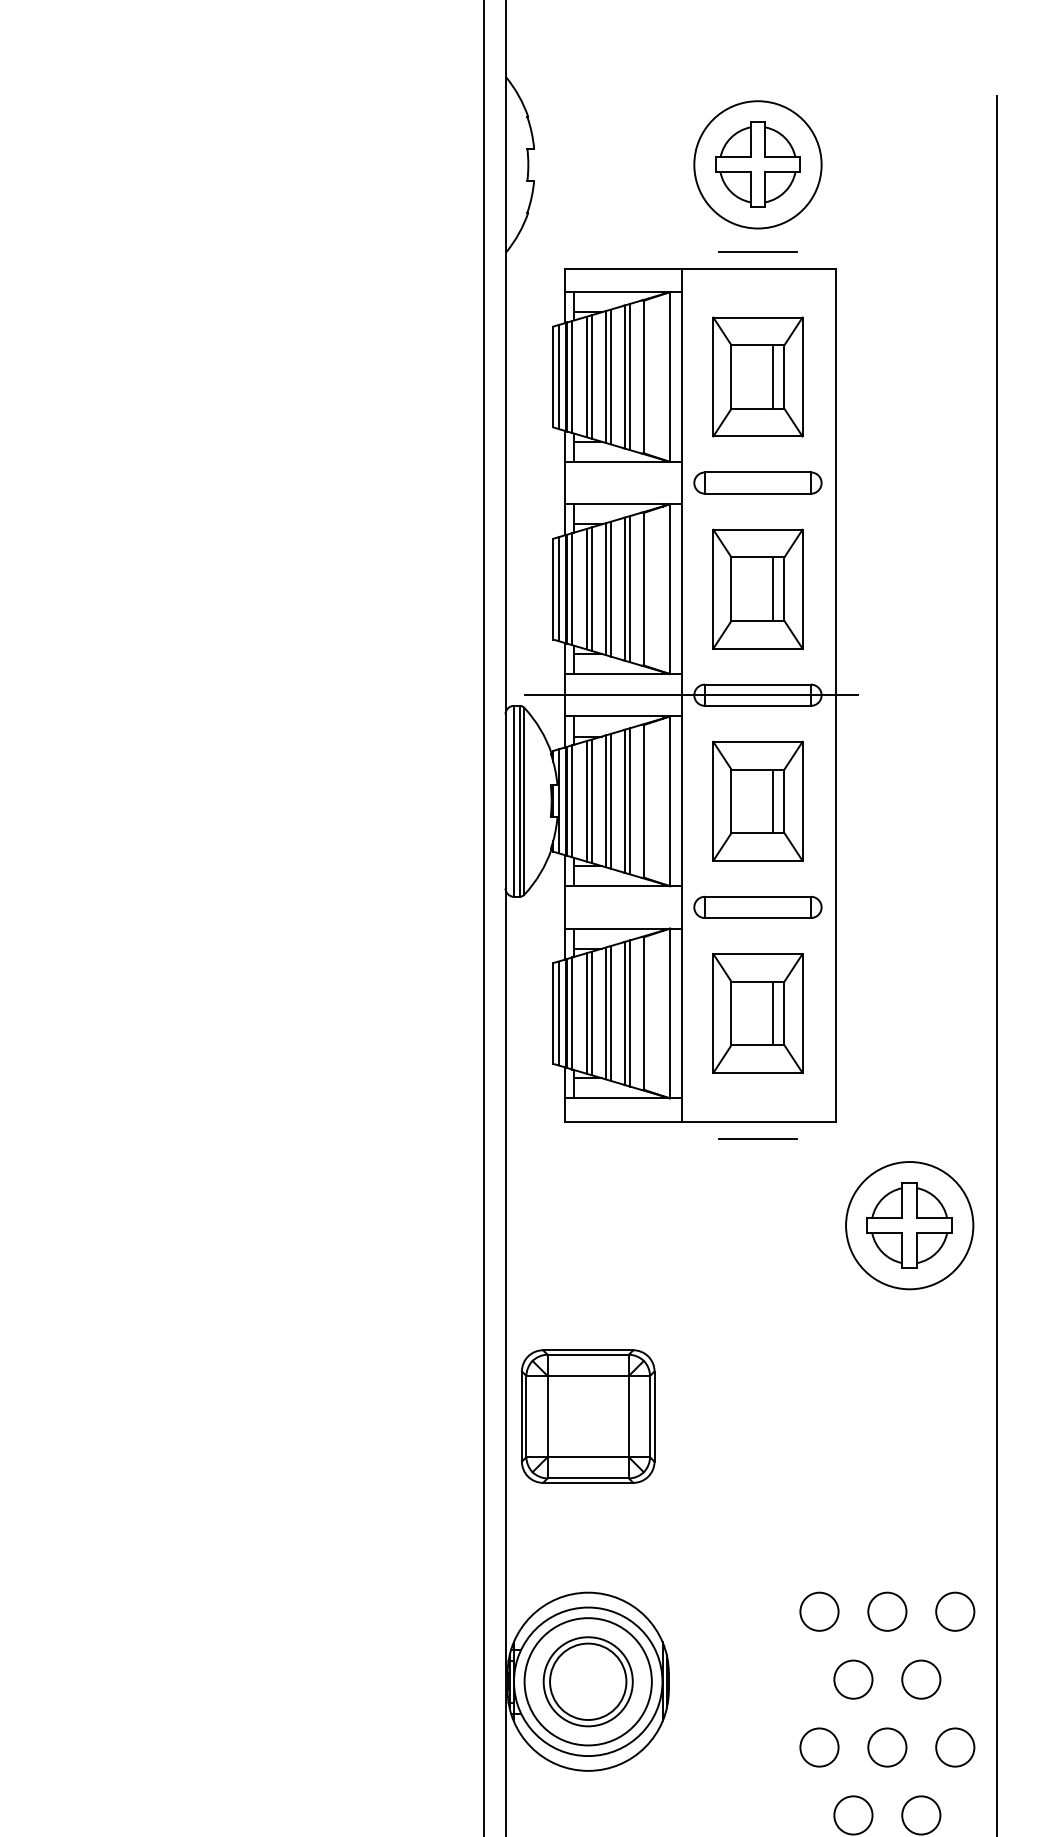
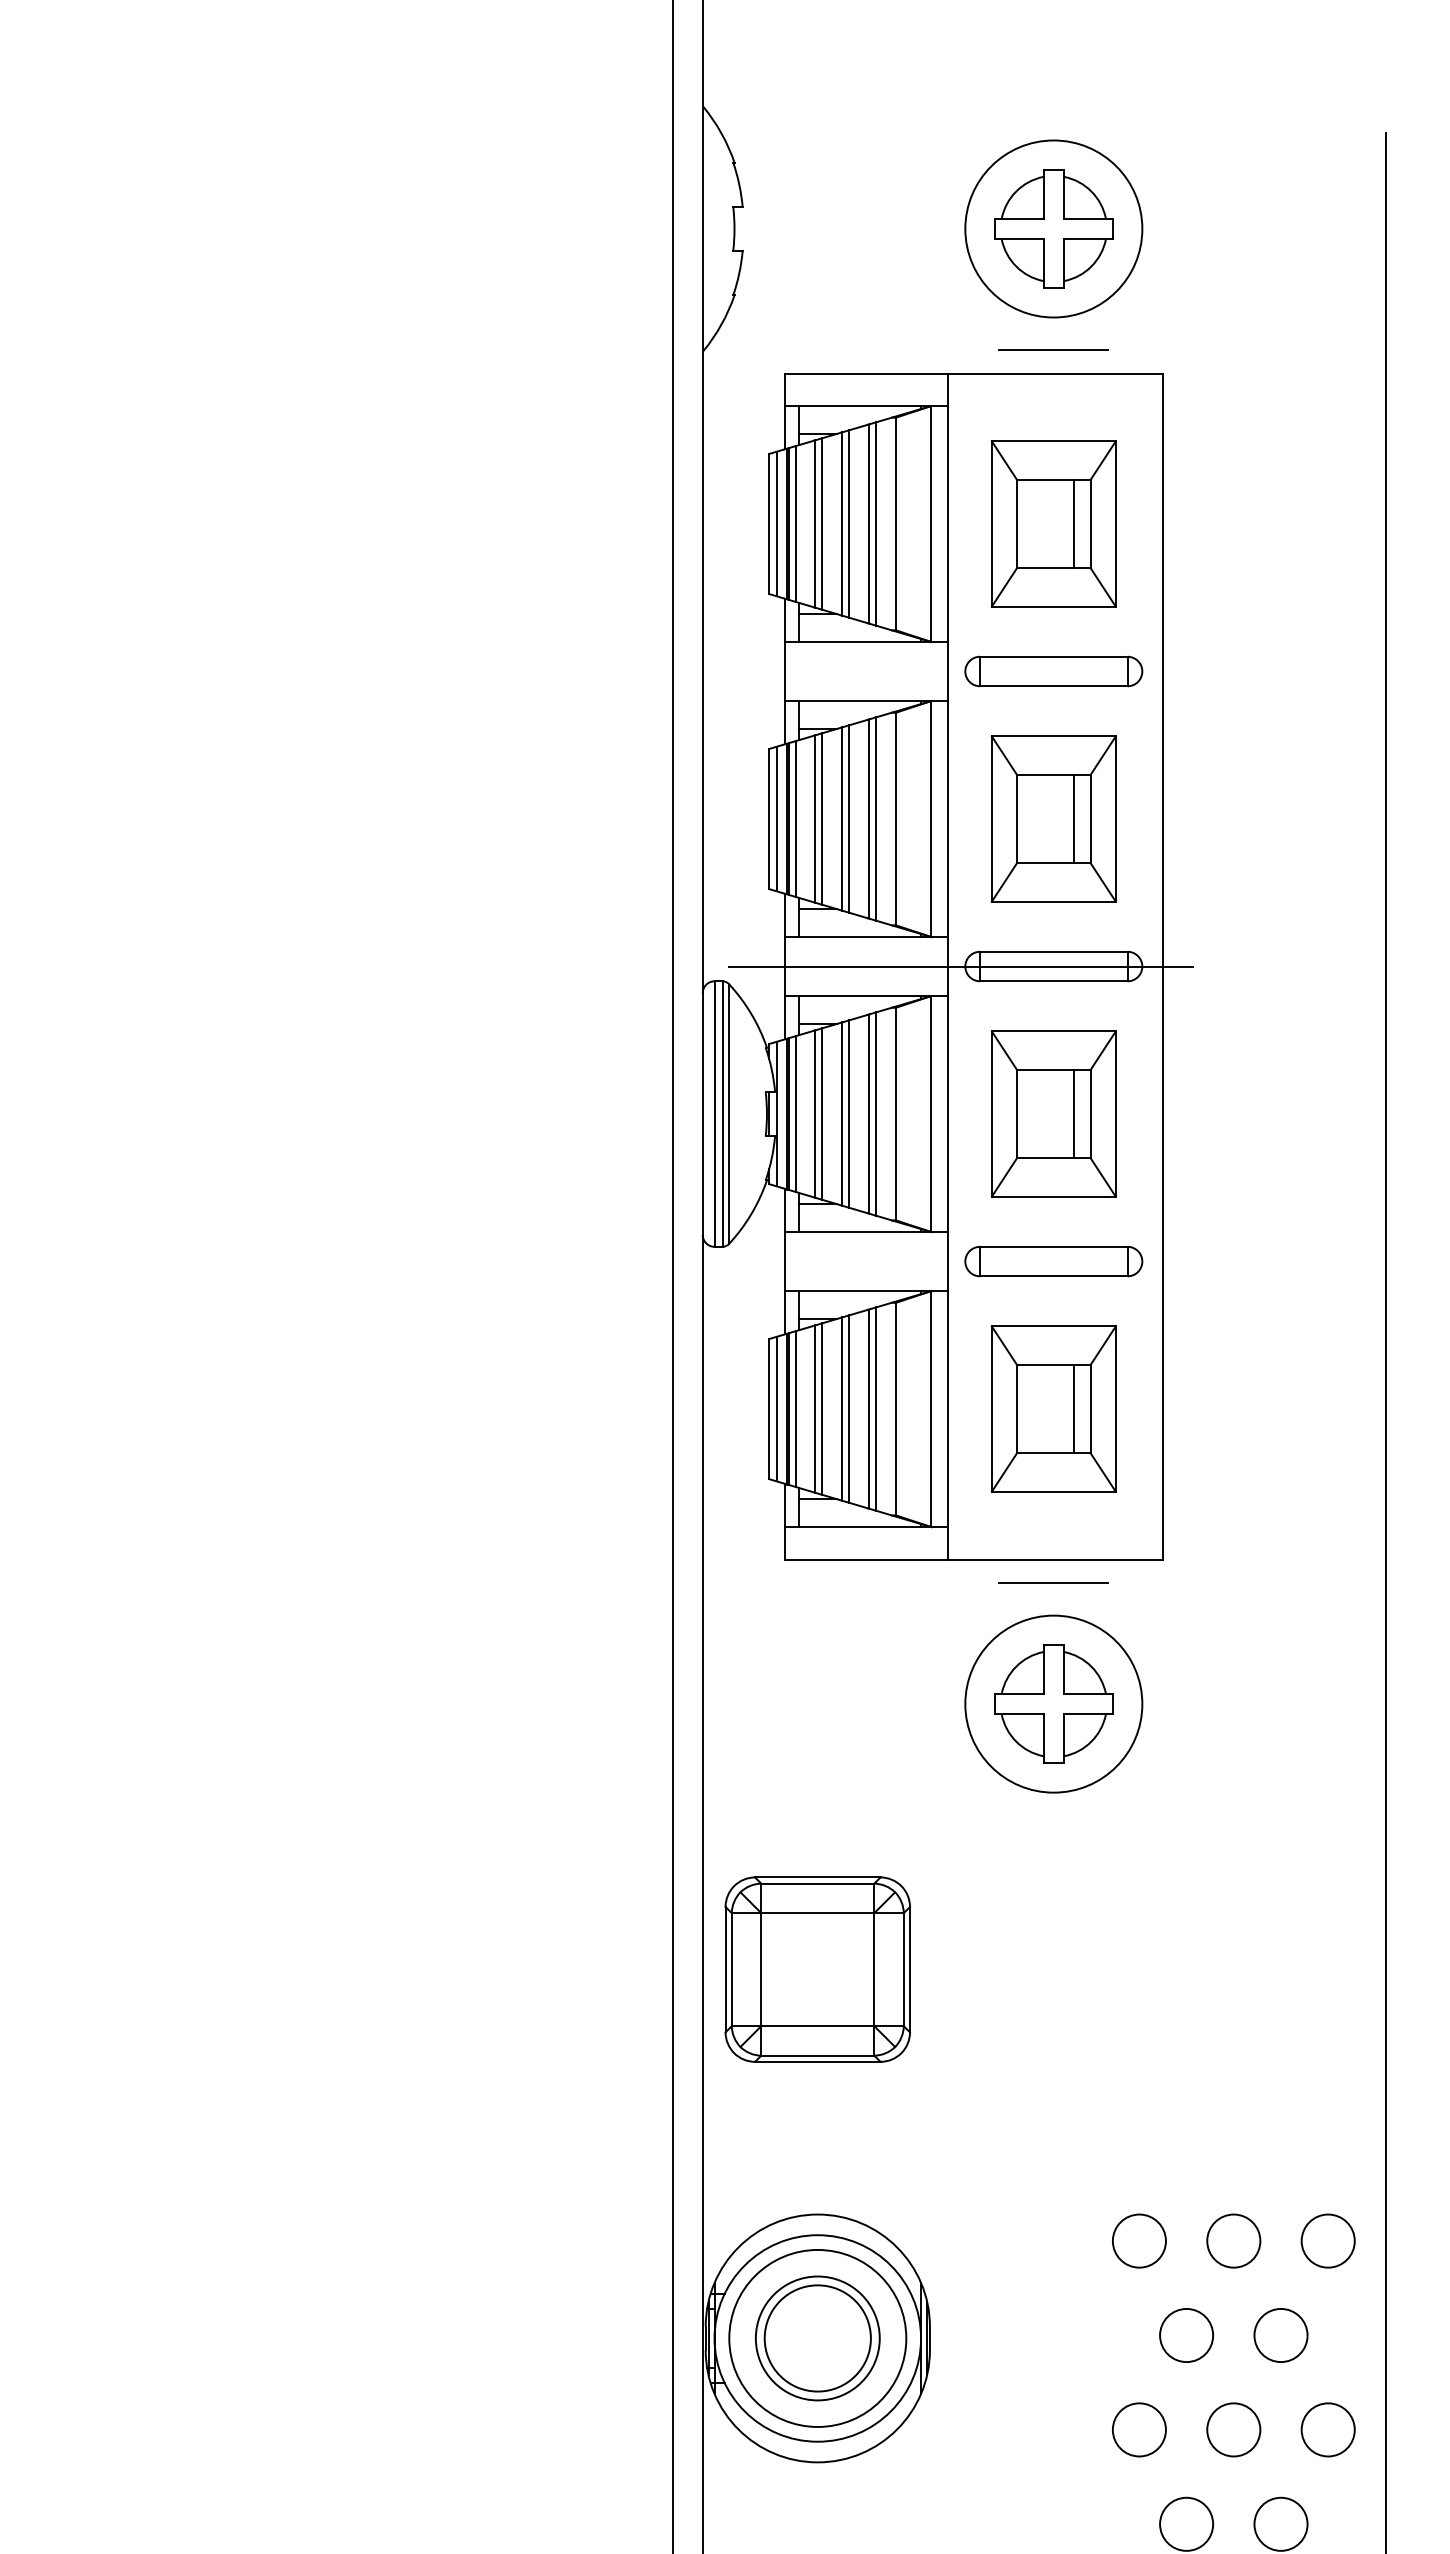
part: (909, 1225) -> (1053, 1703), moved

